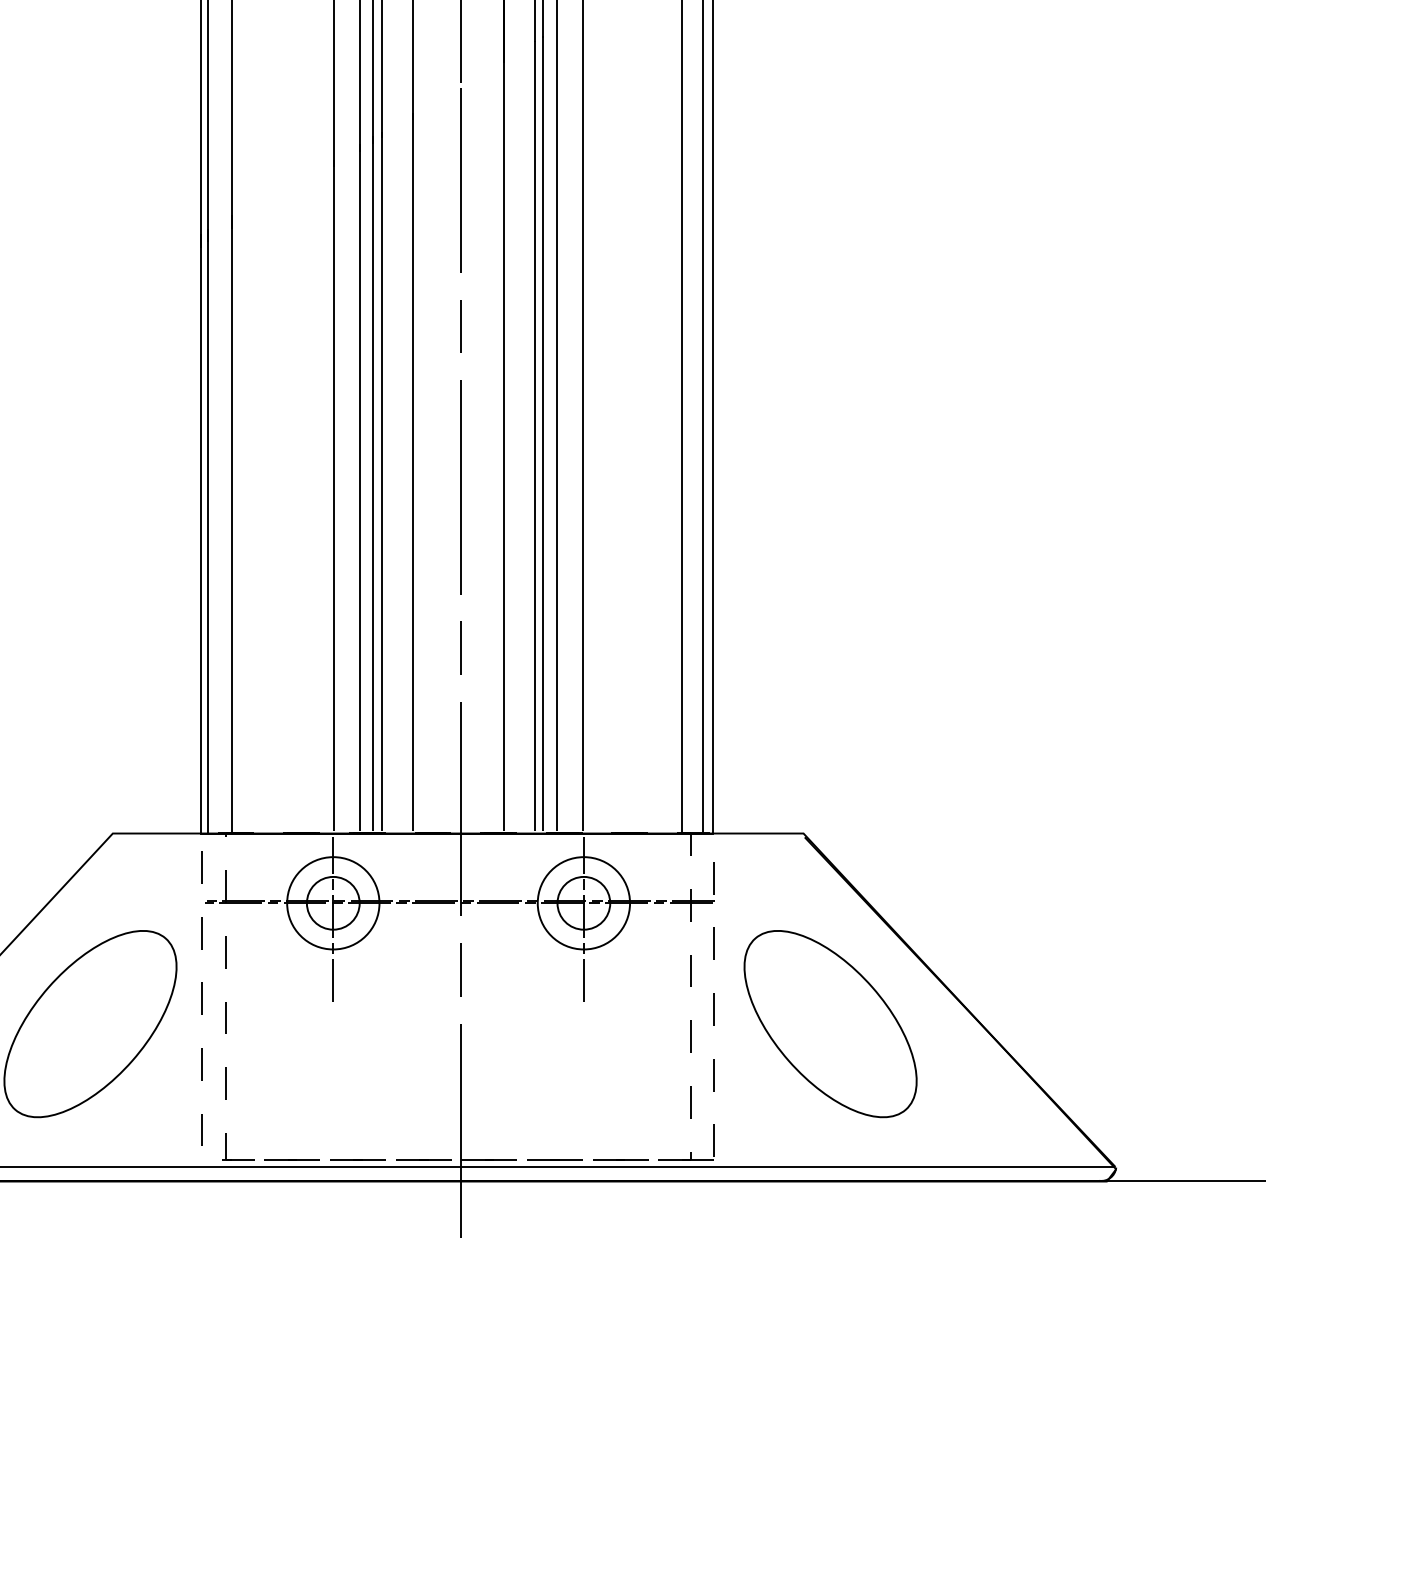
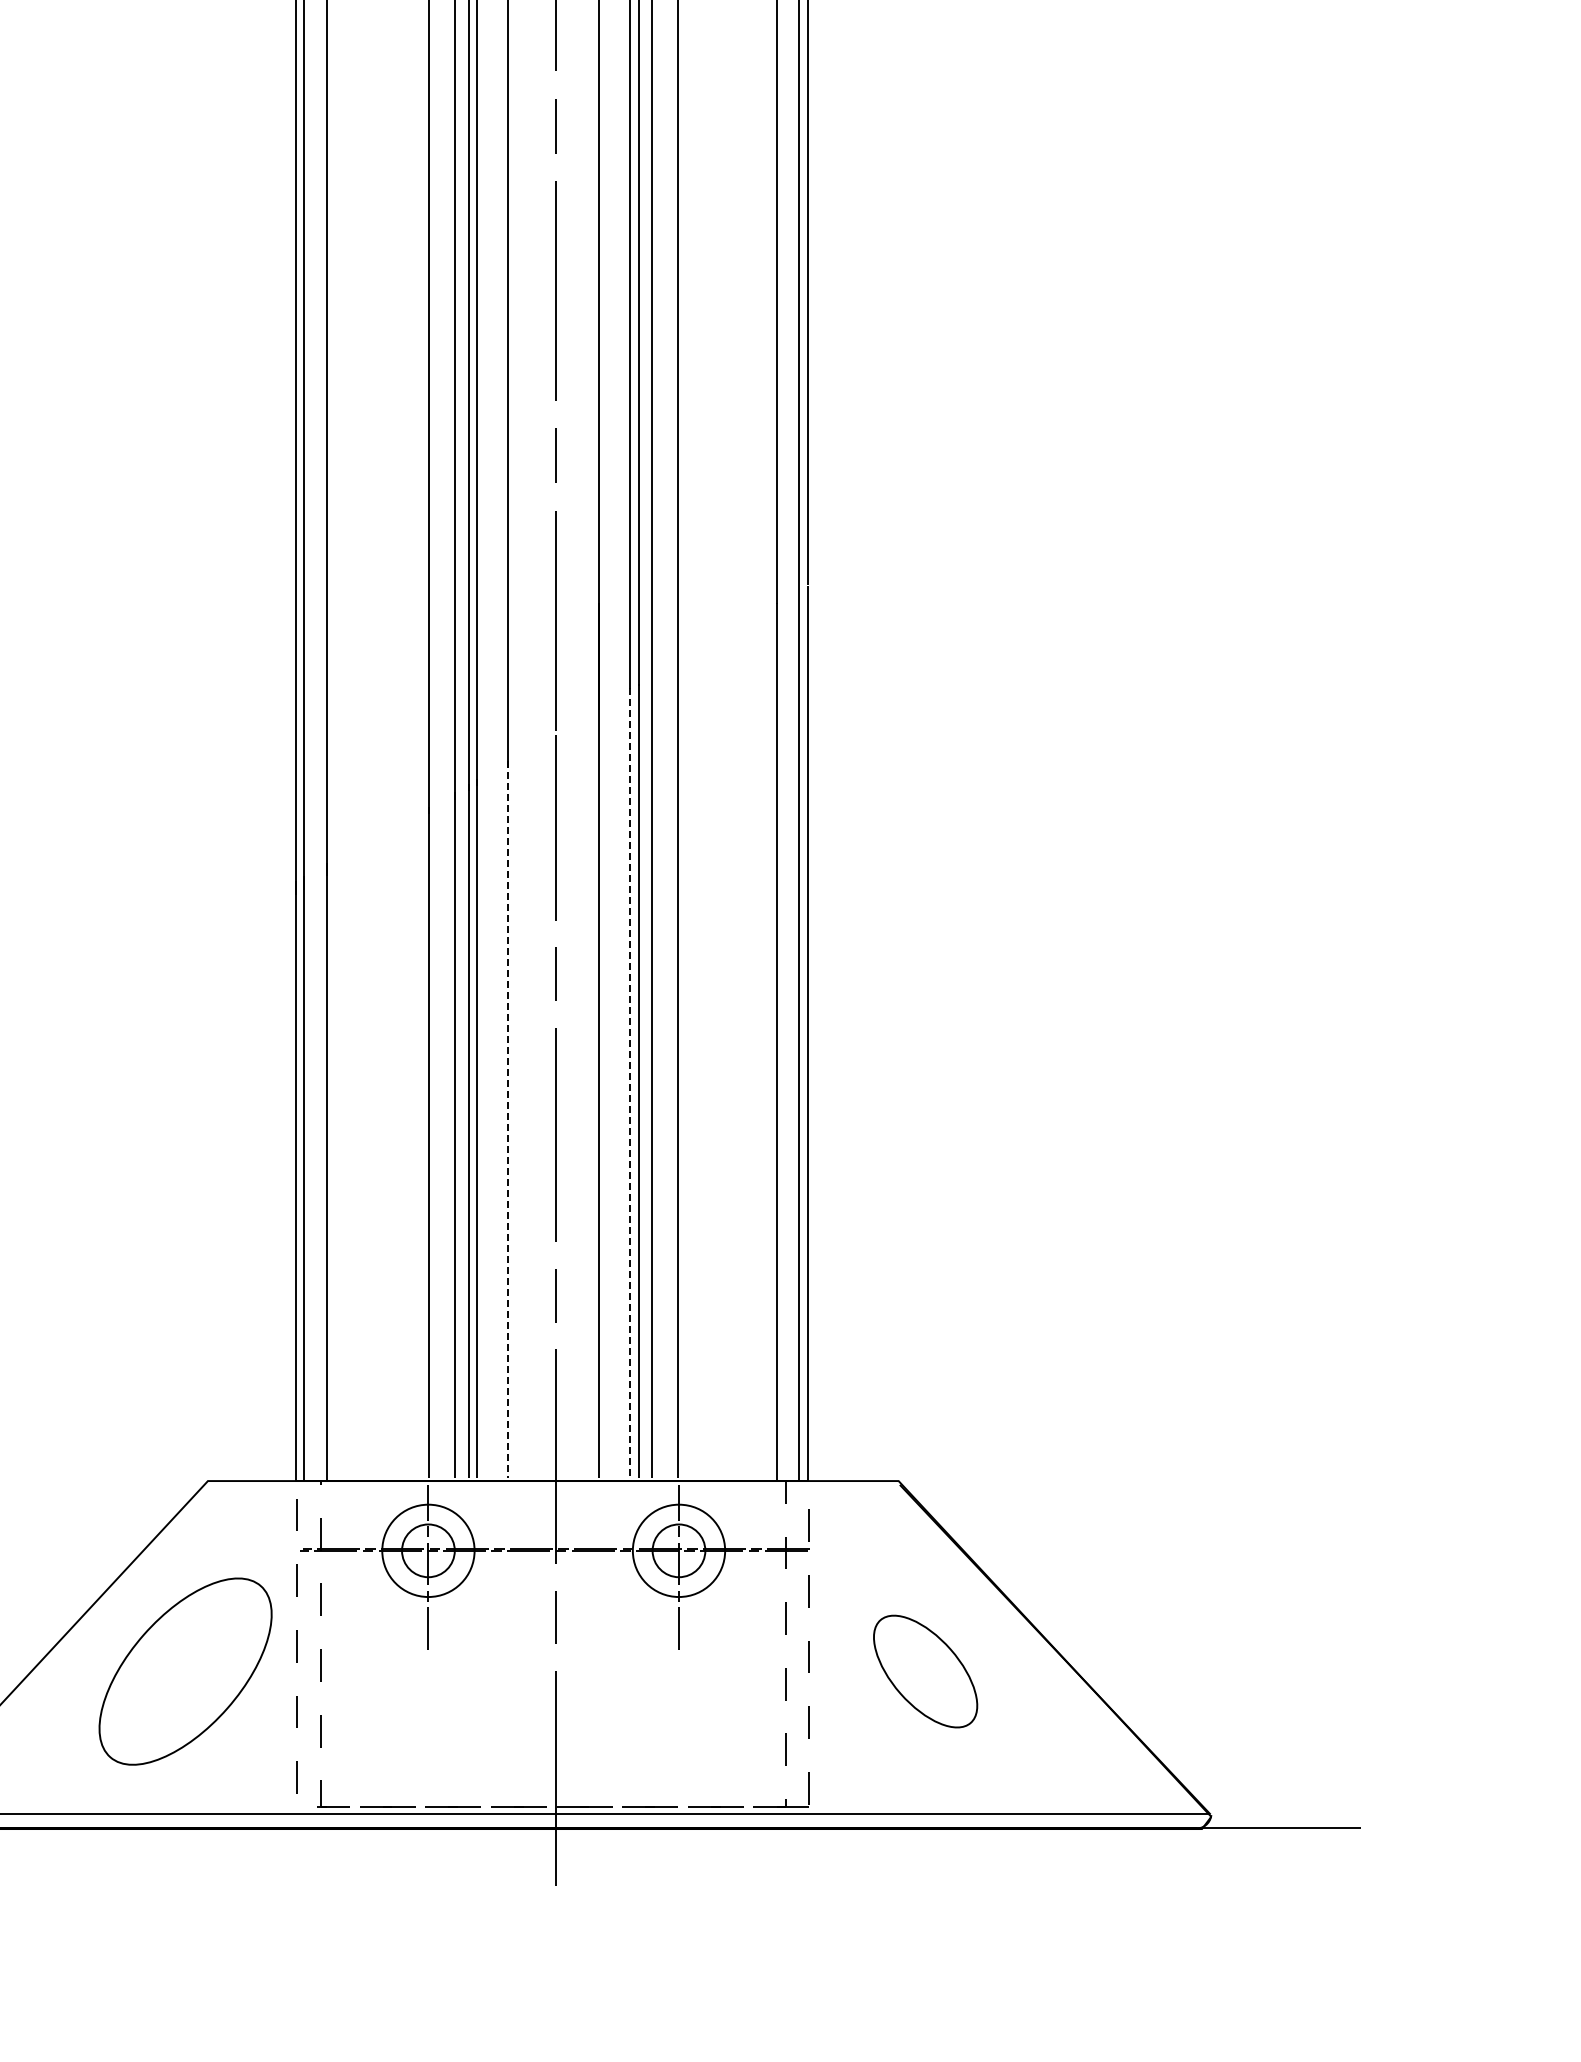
line: (534, 435) -> (629, 1083), solid -> dashed
line: (413, 471) -> (508, 1119), solid -> dashed
part: (830, 1023) -> (925, 1671), size x0.6

